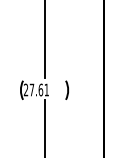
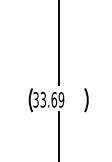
text: (36, 89) -> (48, 99), 27.61 -> 33.69

